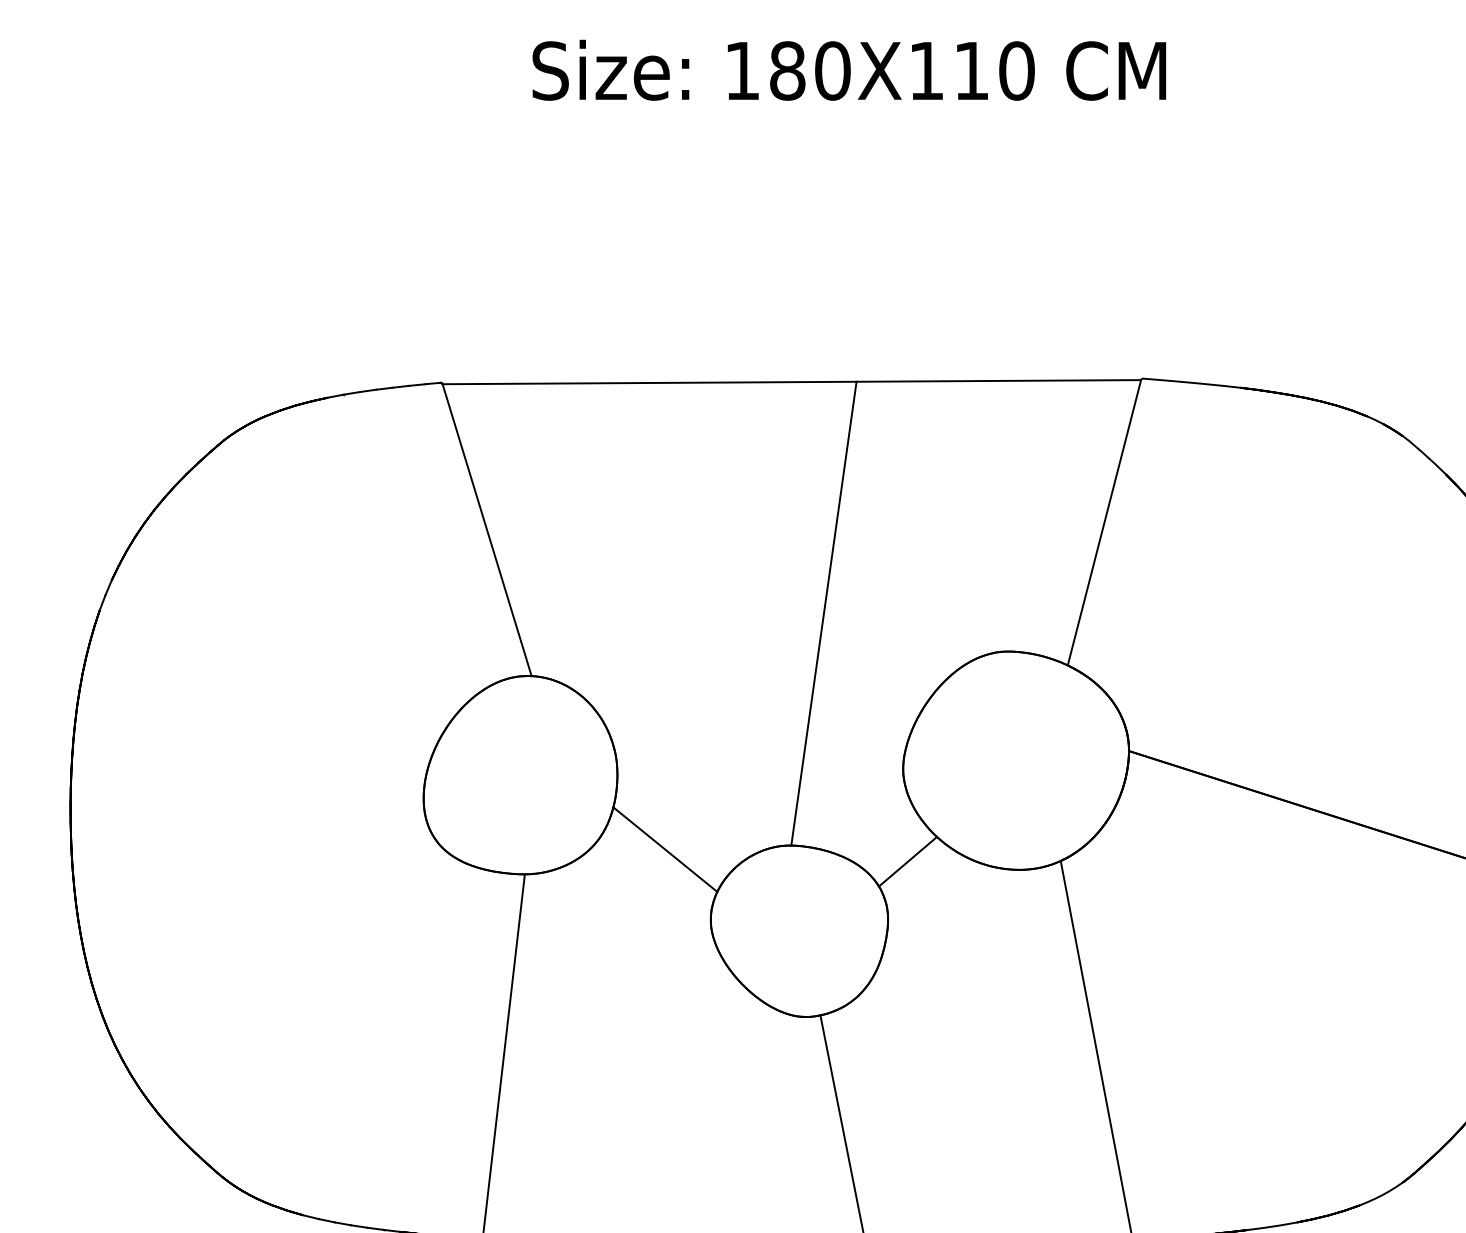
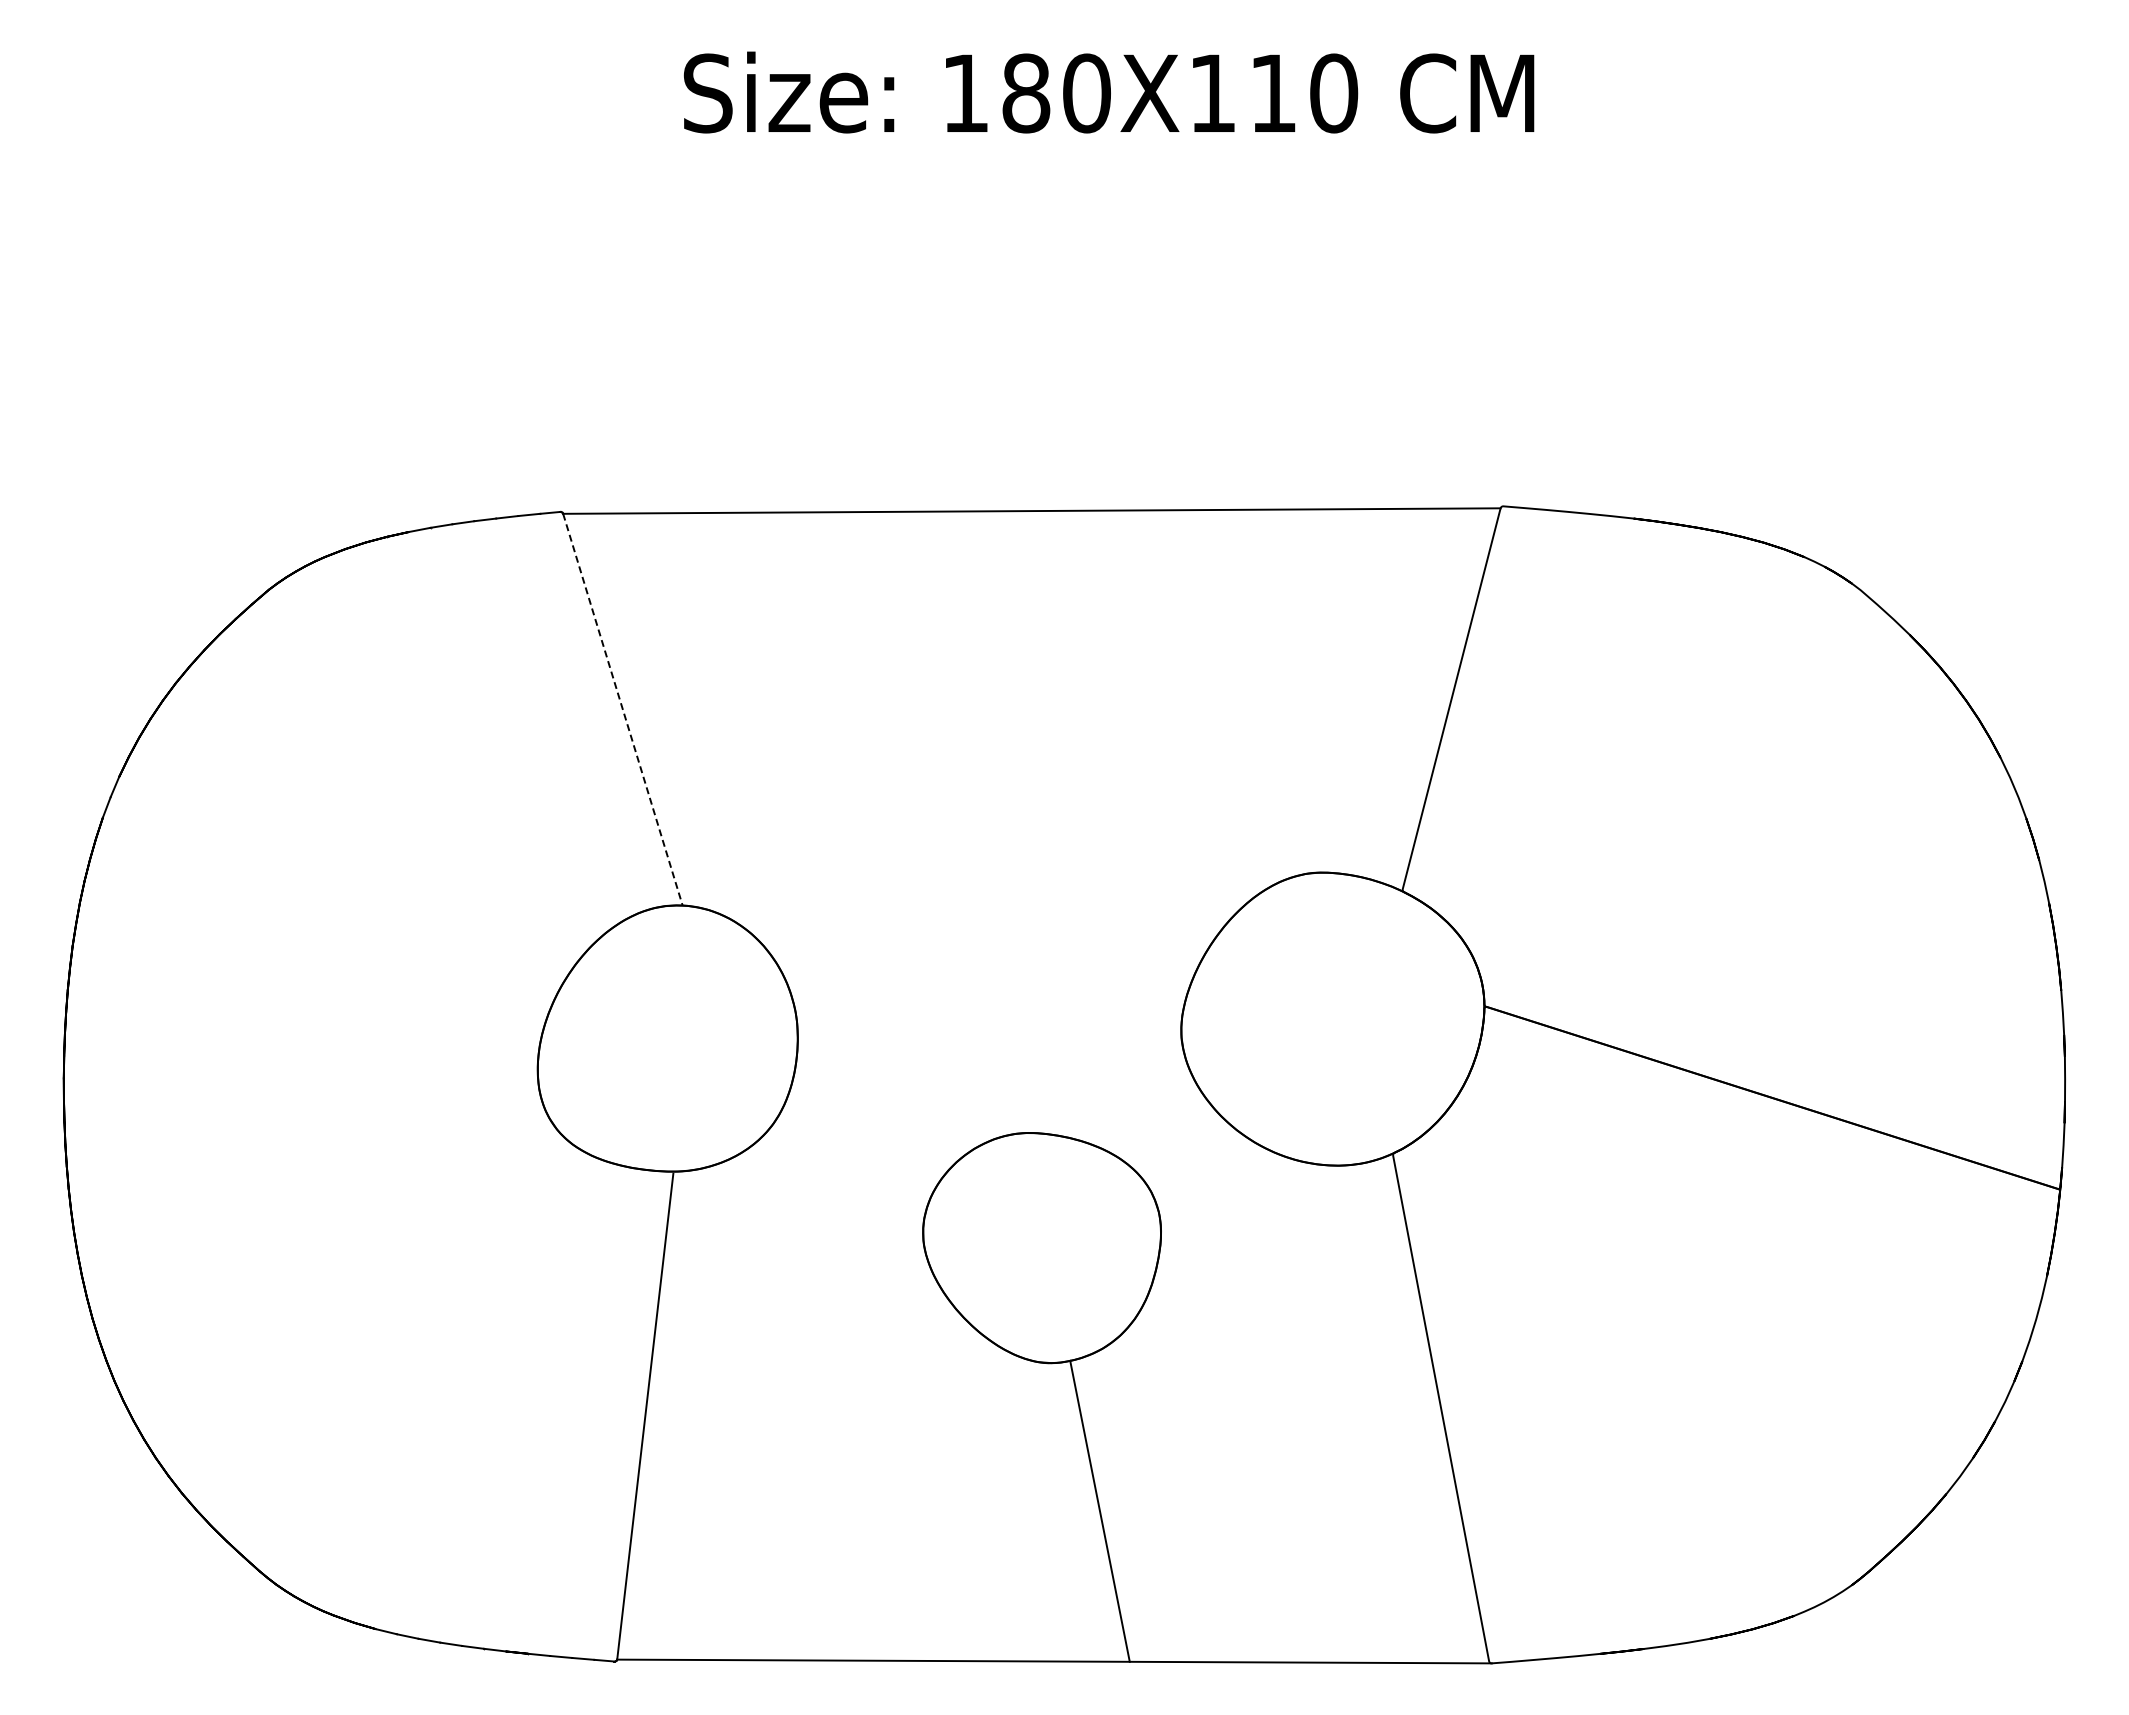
line: (486, 530) -> (622, 709), solid -> dashed
line: (823, 613) -> (1074, 821), removed
line: (664, 849) -> (861, 1138), removed
line: (907, 861) -> (1187, 1154), removed

